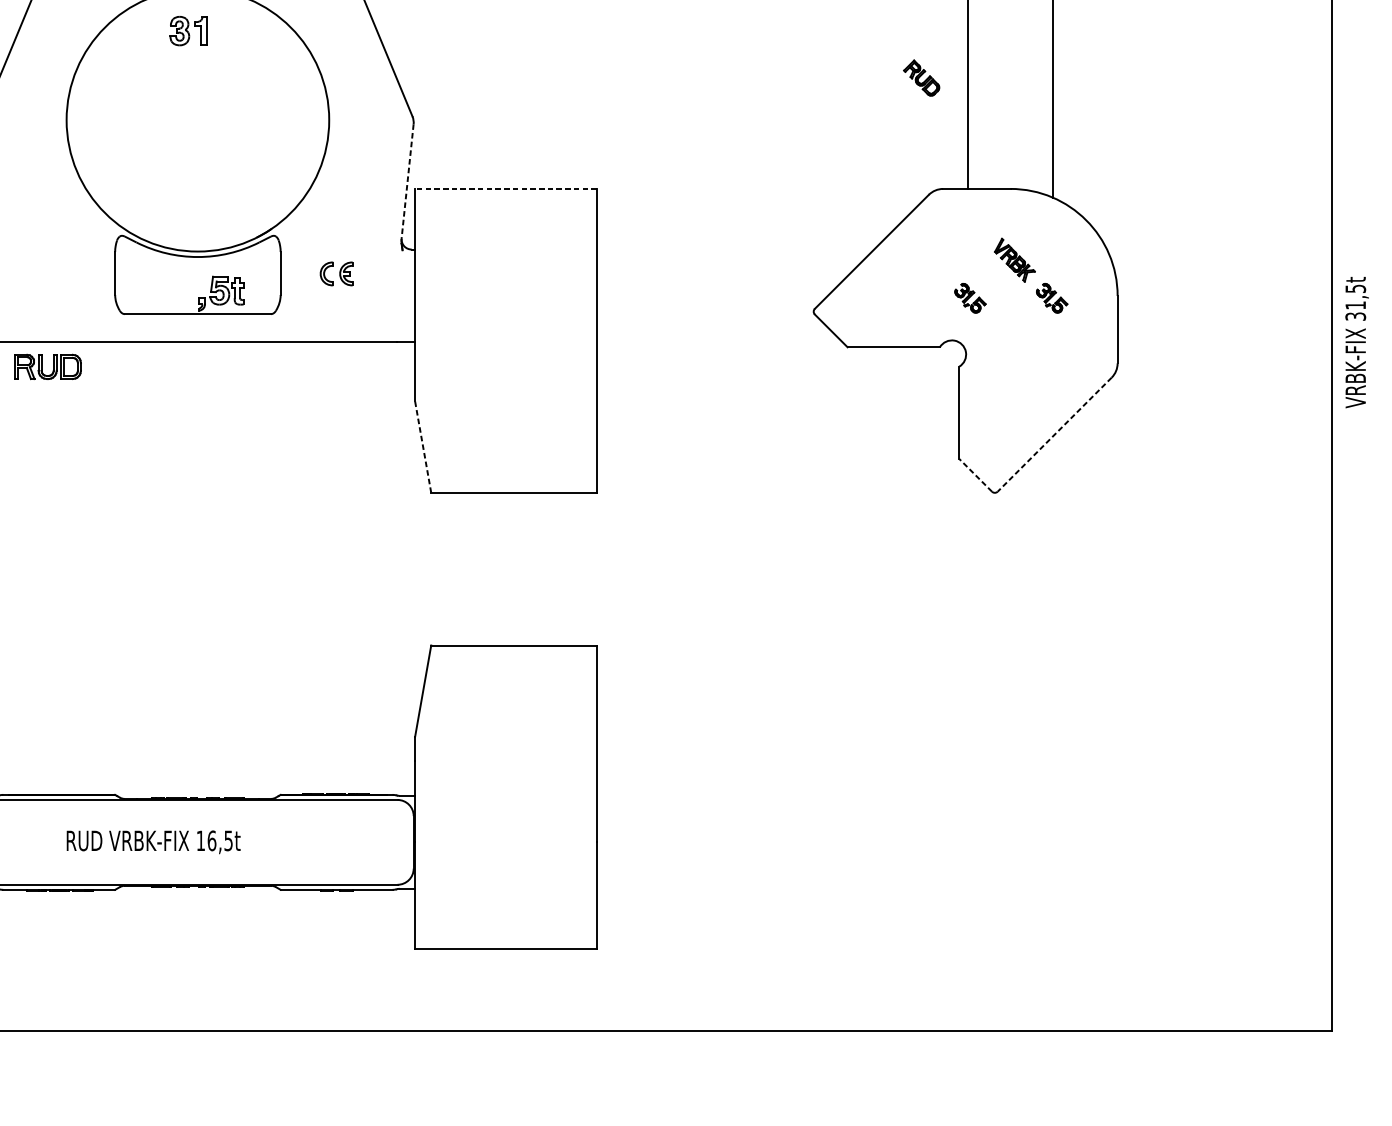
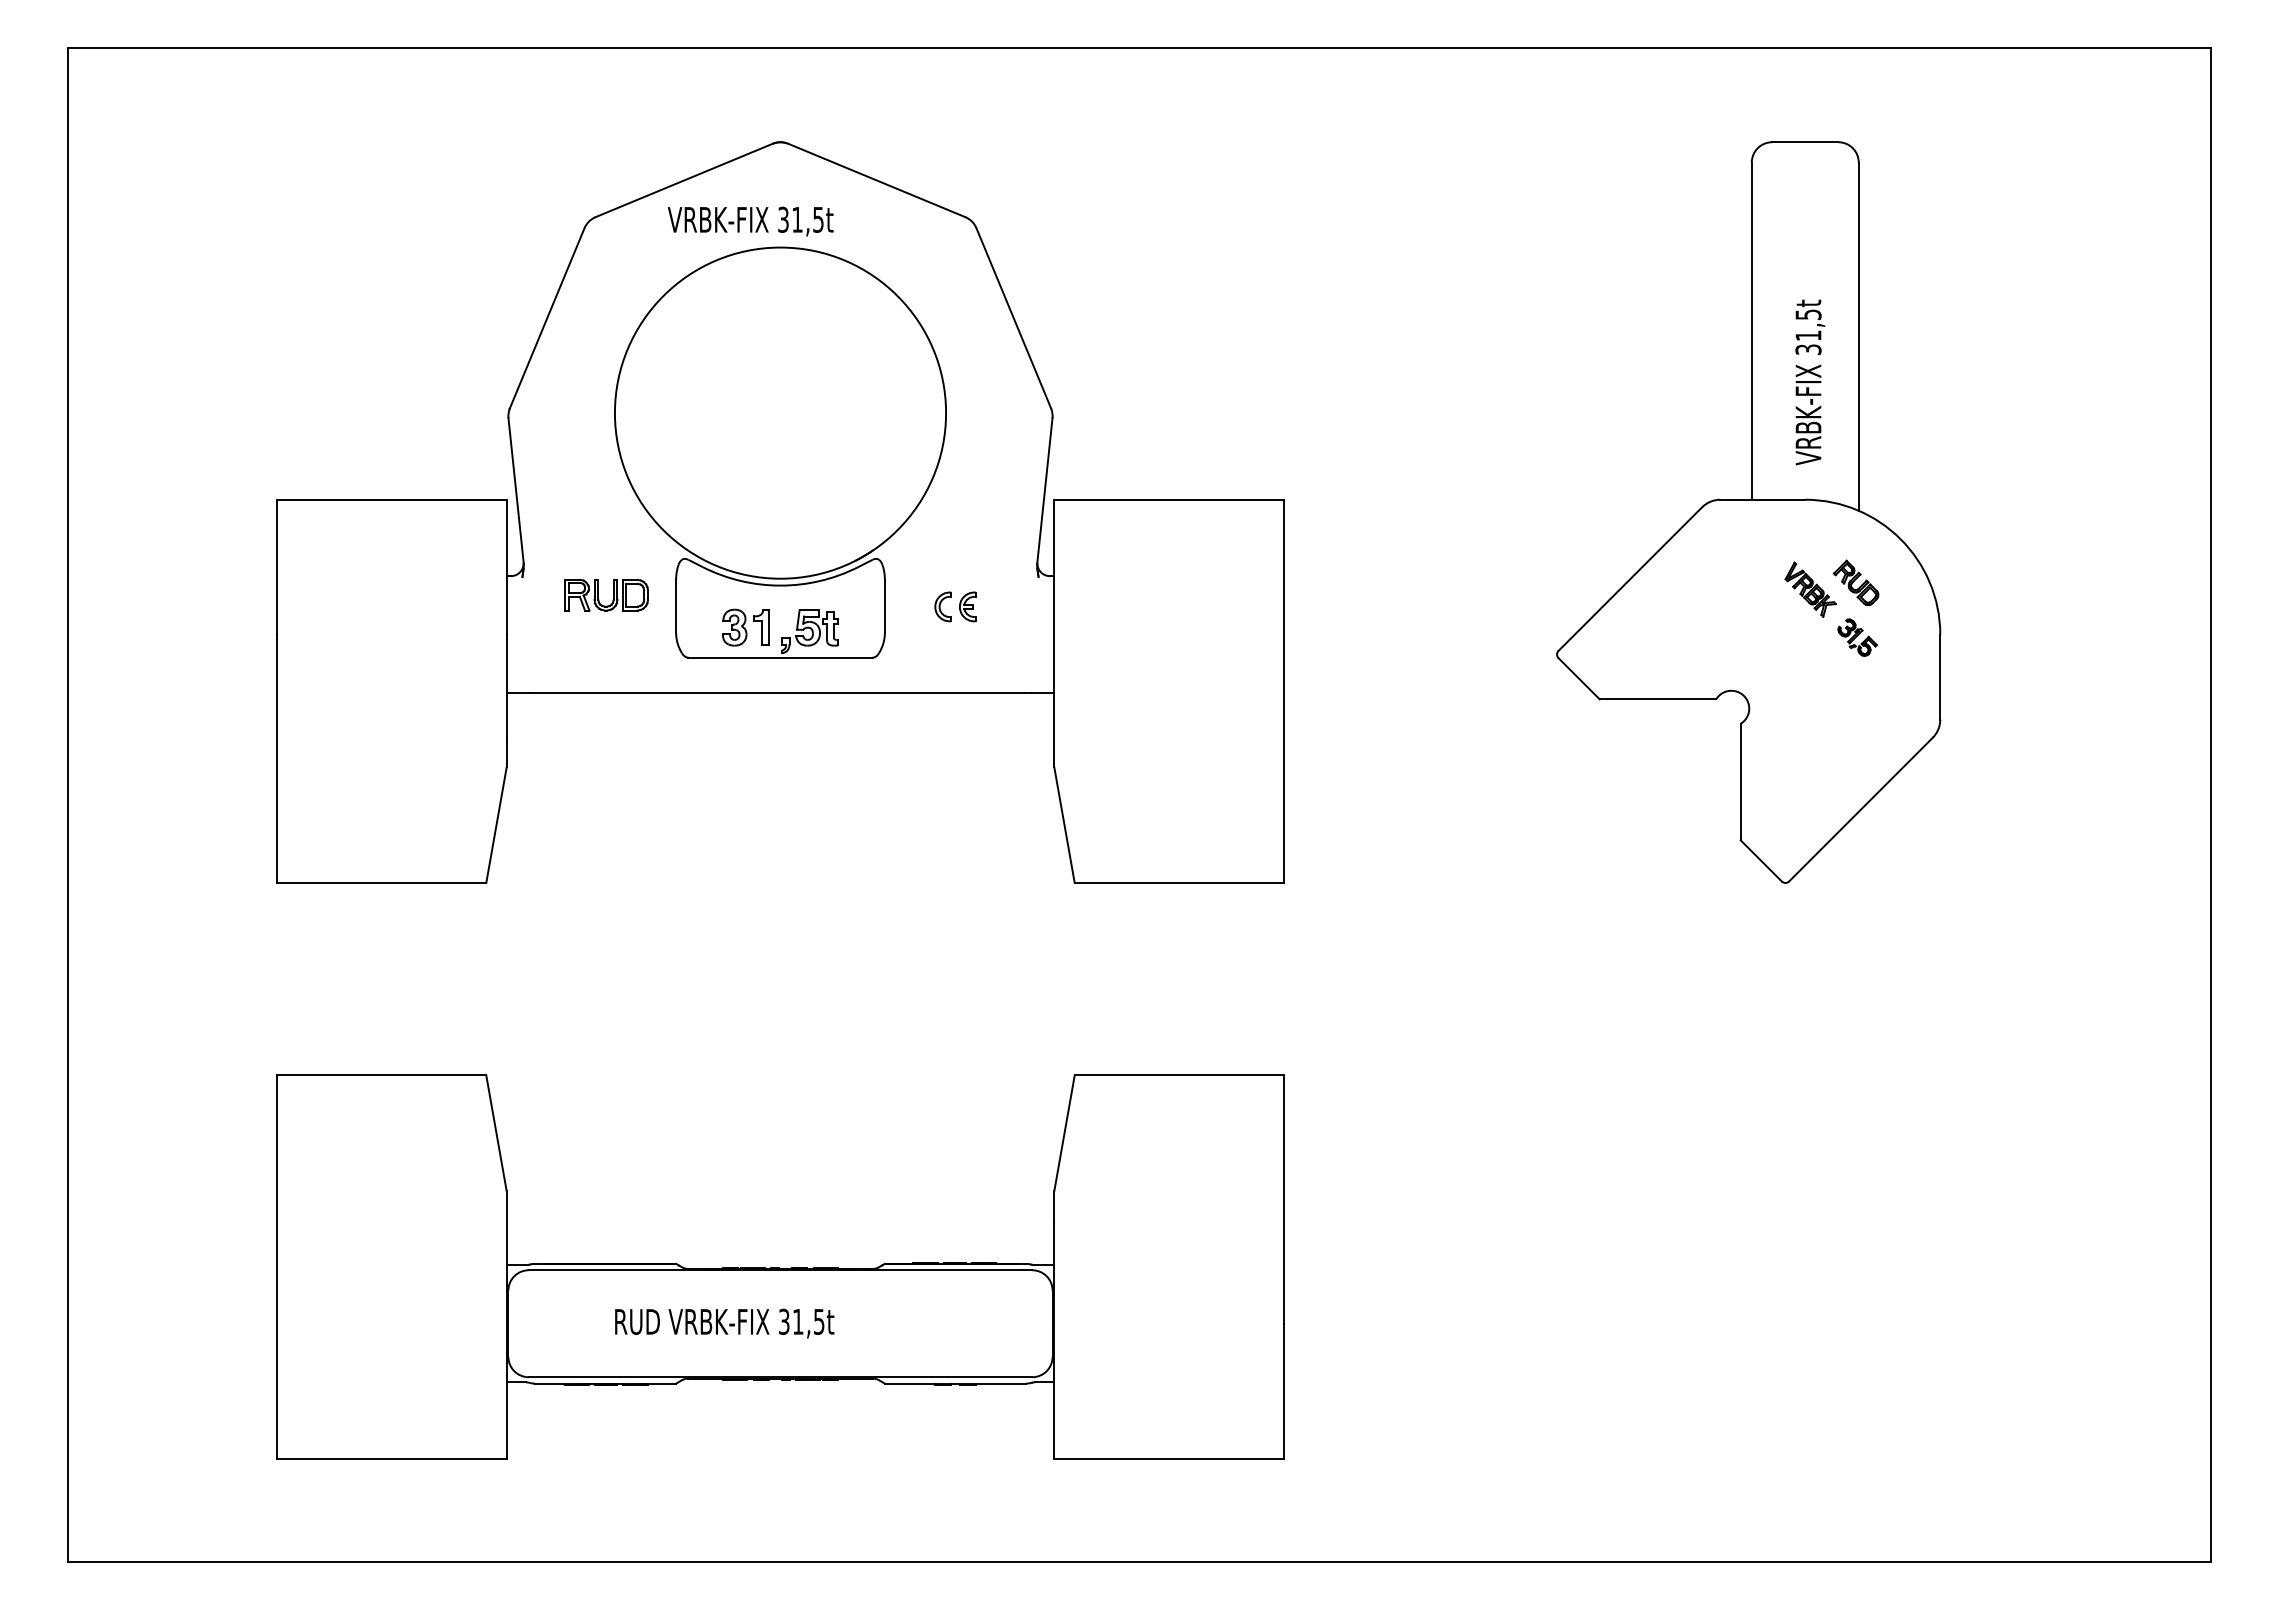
part: (188, 30) -> (745, 627), moved
part: (921, 77) -> (1855, 582), moved
line: (407, 181) -> (1044, 490), dashed -> solid
line: (505, 188) -> (1168, 499), dashed -> solid
part: (970, 298) -> (1754, 637), removed
text: (1357, 342) -> (1810, 382), moved
part: (53, 367) -> (613, 595), moved
line: (1054, 434) -> (1860, 809), dashed -> solid
line: (423, 447) -> (1064, 825), dashed -> solid
line: (975, 475) -> (1760, 860), dashed -> solid
text: (206, 840) -> (791, 1321), 16,5t -> 31,5t

